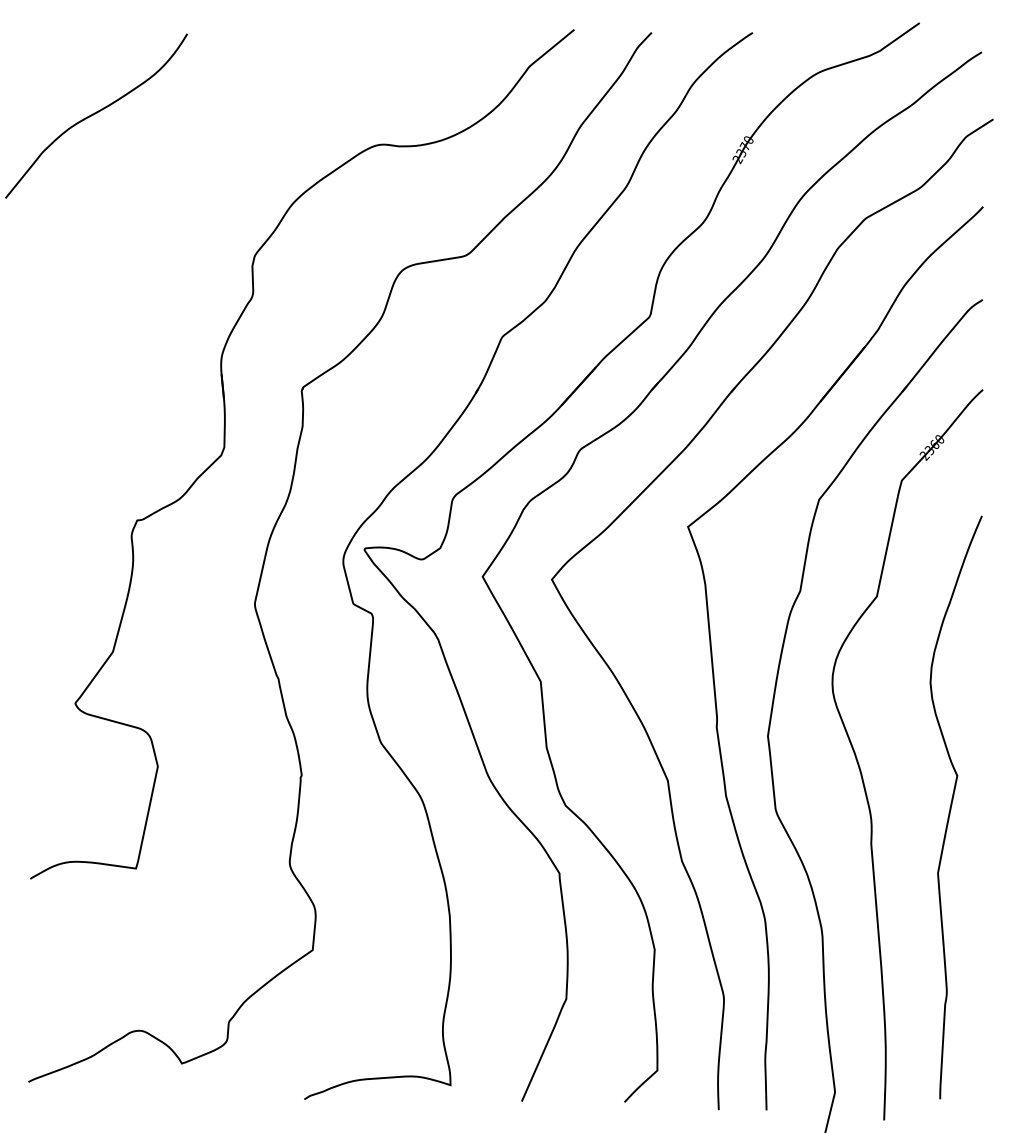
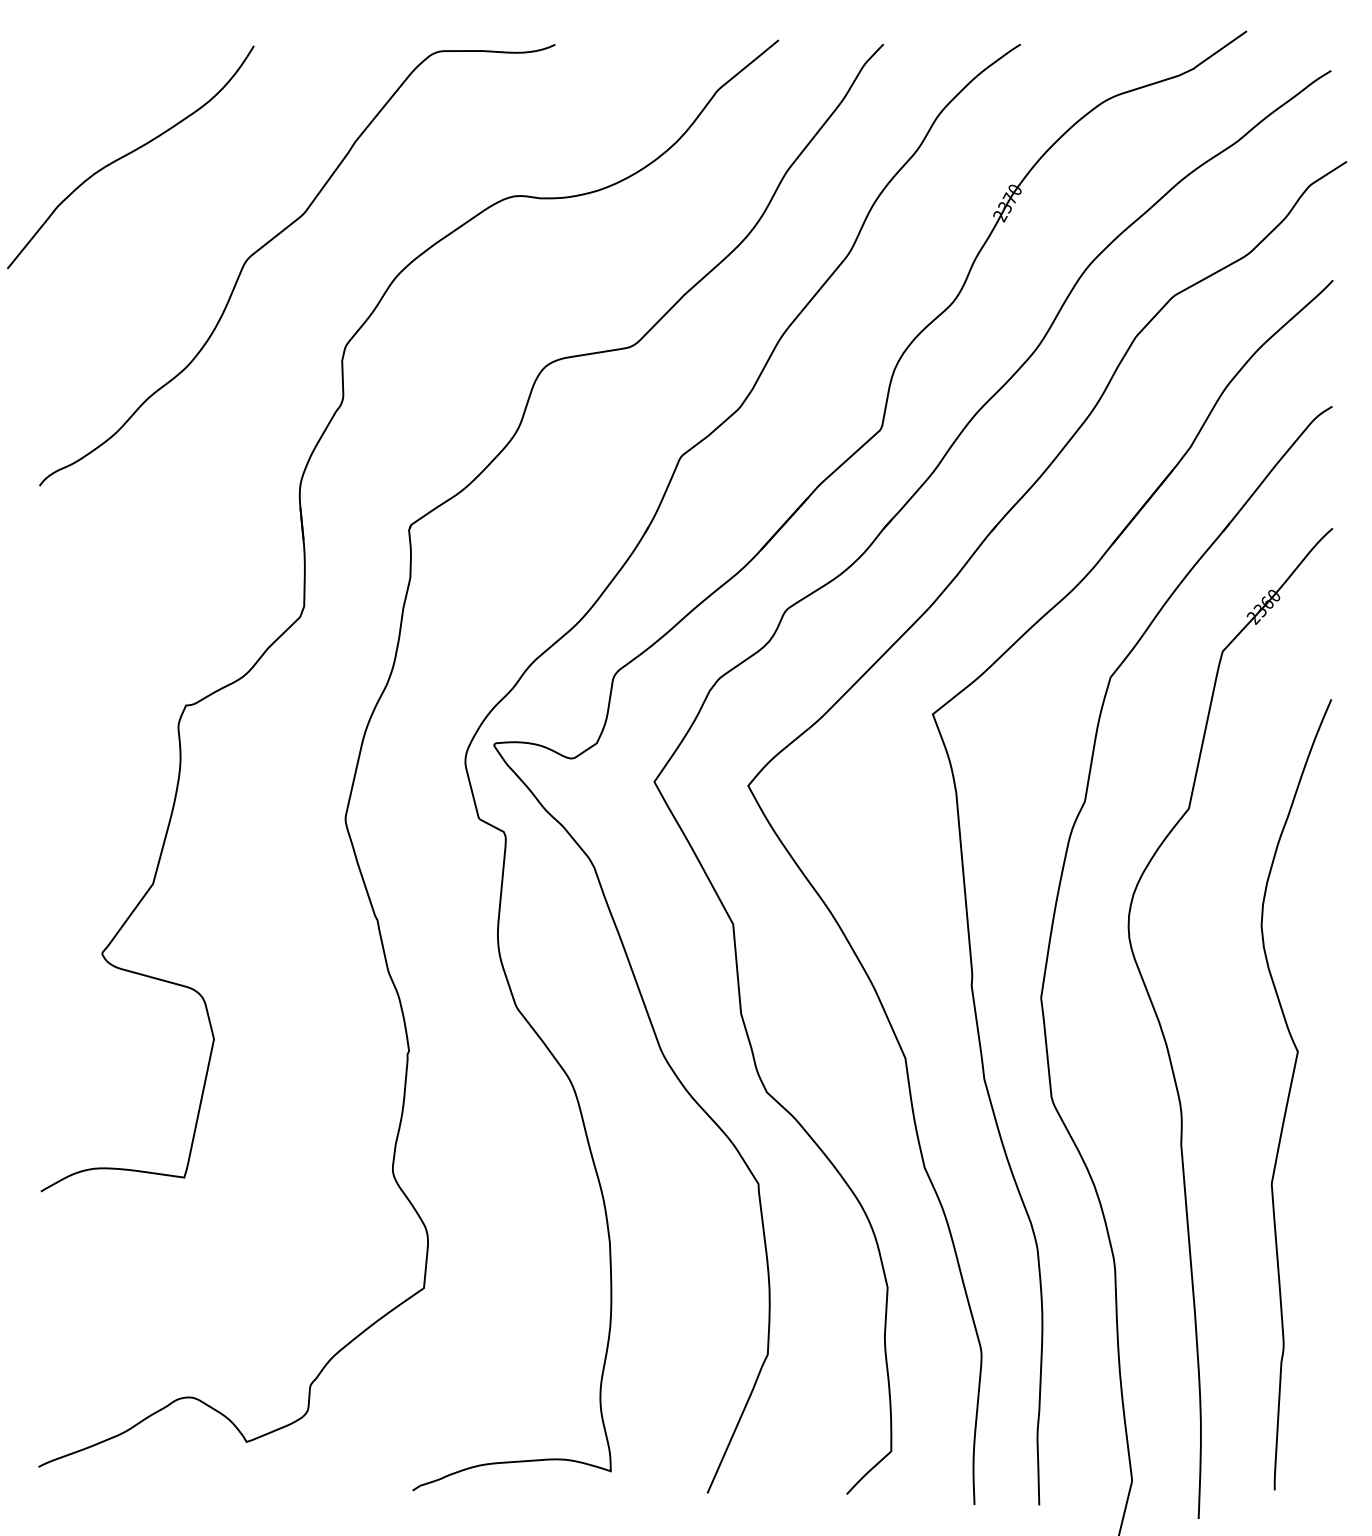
curve: (201, 177) -> (273, 240), added

